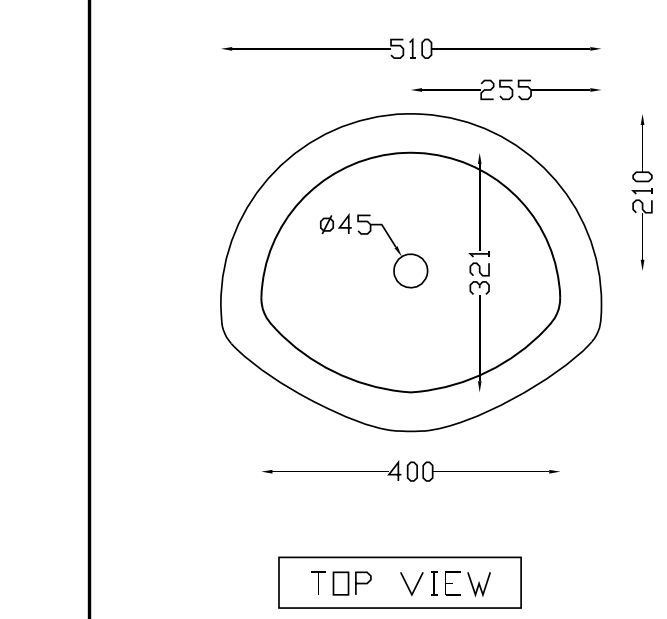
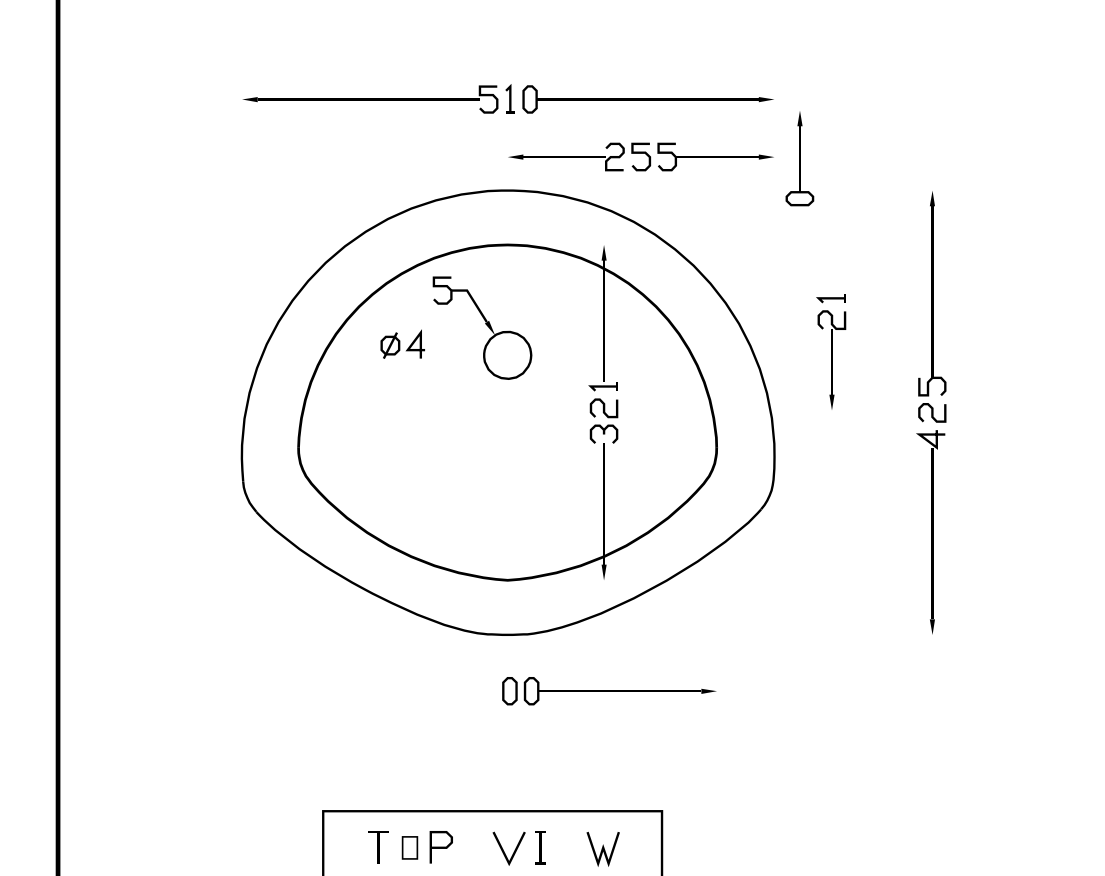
part: (642, 148) -> (799, 158), moved
part: (392, 251) -> (482, 327), moved
part: (331, 470) -> (396, 689), removed
part: (340, 583) -> (409, 847), size x0.7
part: (452, 583) -> (565, 847), removed

